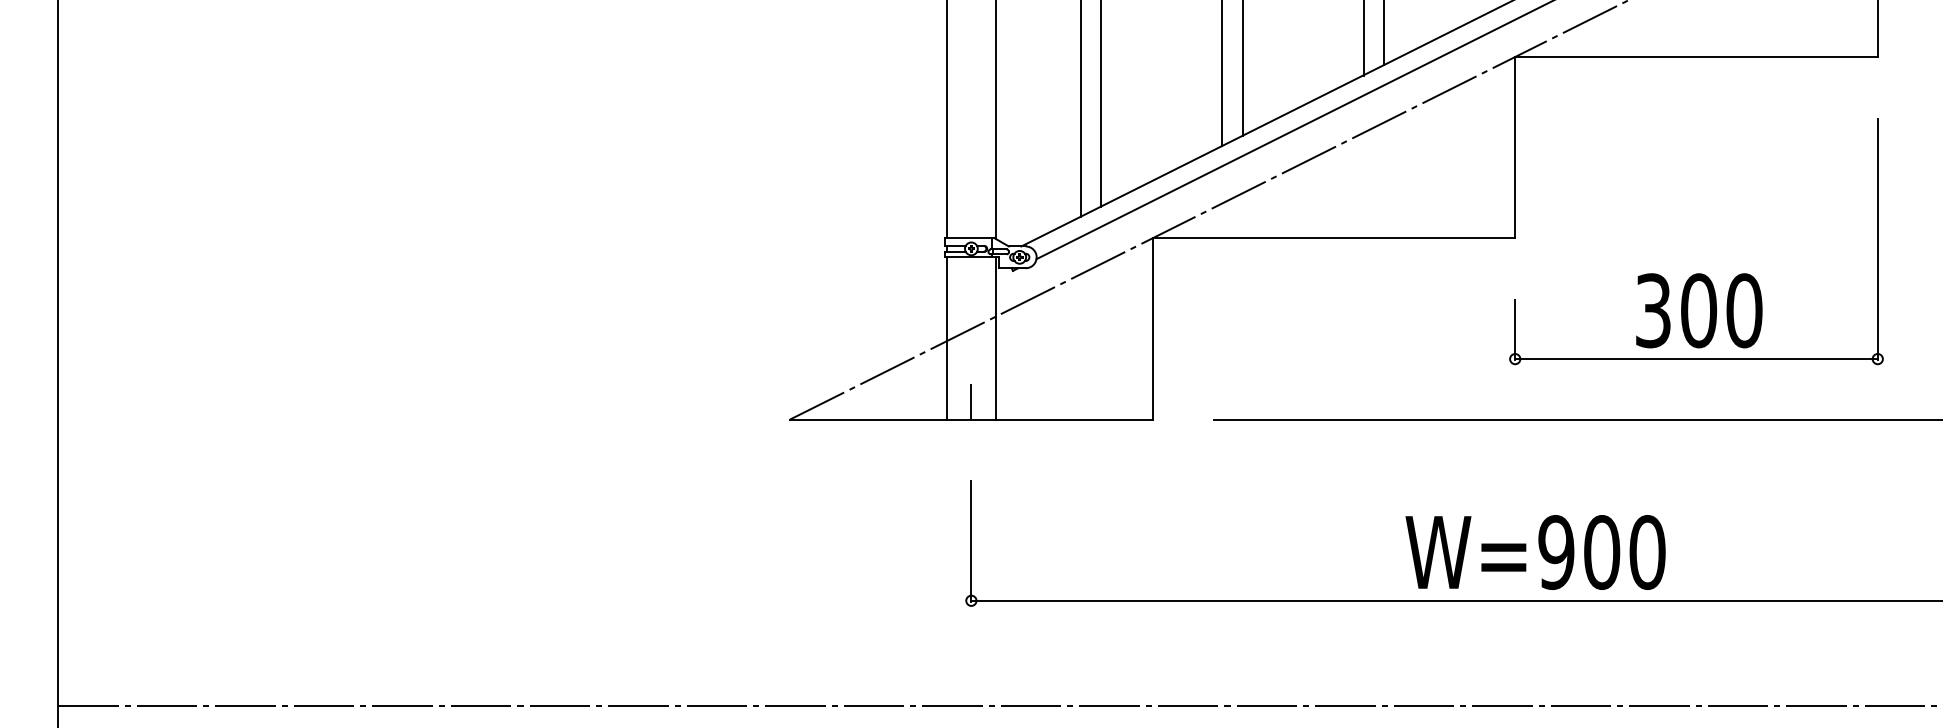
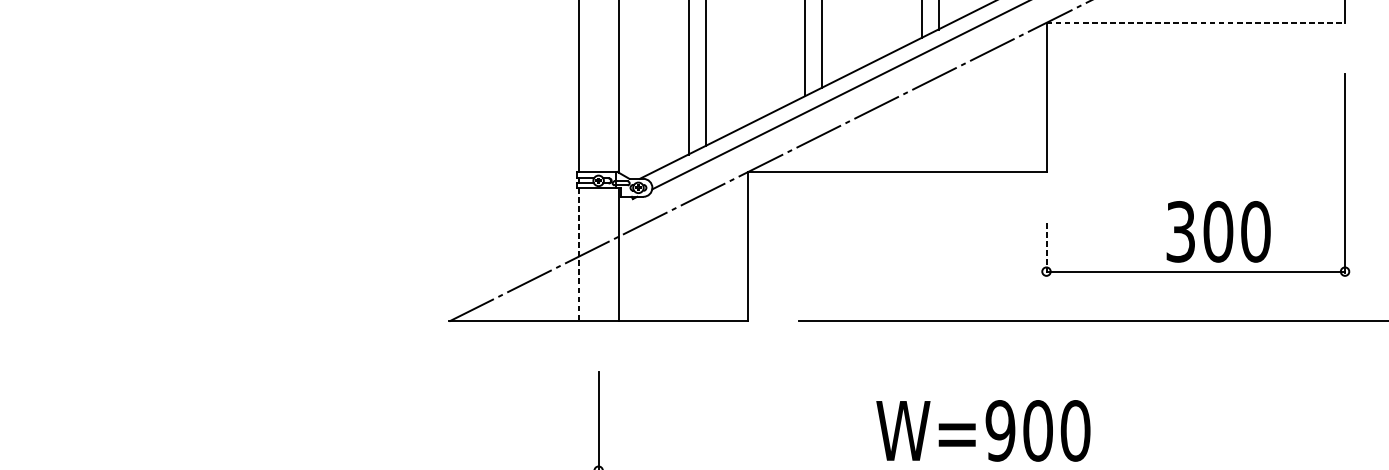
line: (1697, 56) -> (1196, 22), solid -> dashed
text: (1699, 310) -> (1218, 231), moved
line: (1515, 330) -> (1046, 248), solid -> dashed
line: (946, 338) -> (578, 254), solid -> dashed
line: (971, 401) -> (598, 306), removed
text: (1535, 552) -> (983, 430), moved

